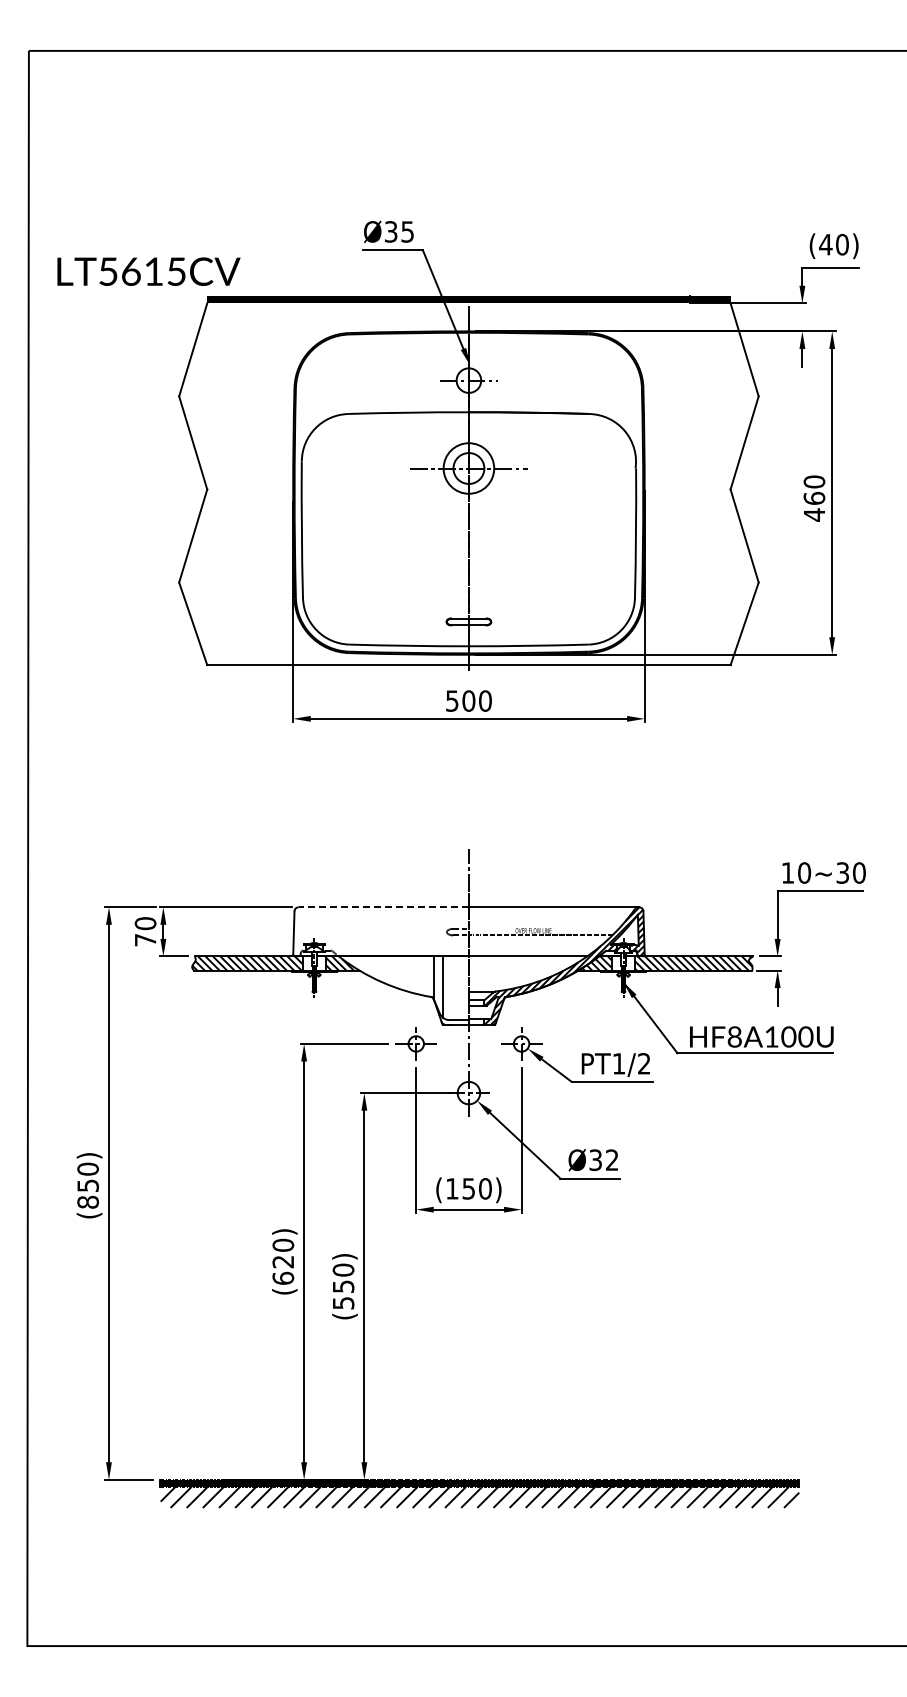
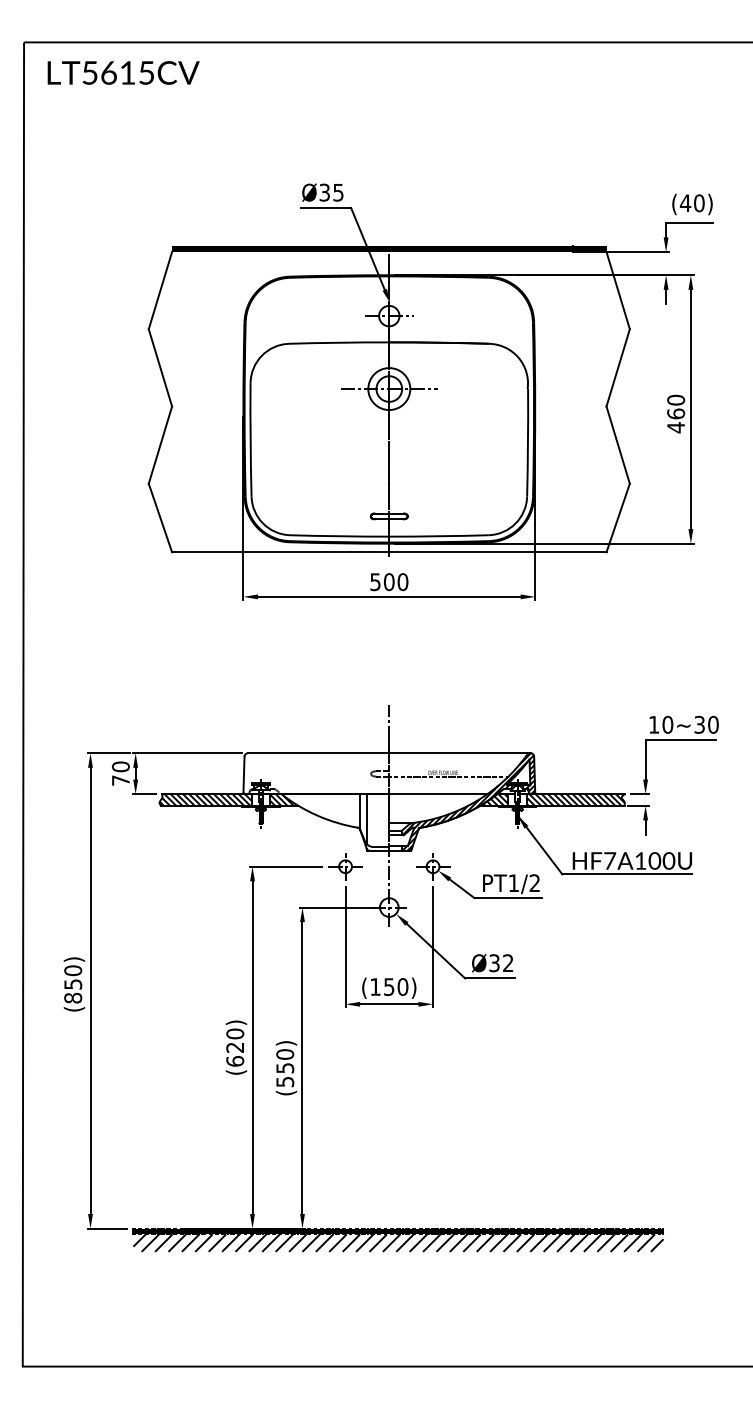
text: (148, 271) -> (123, 72), moved
line: (383, 907) -> (318, 753), dashed -> solid
text: (734, 1036) -> (609, 860), HF8A100U -> HF7A100U

